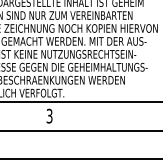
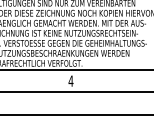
text: (48, 115) -> (70, 80), 3 -> 4

